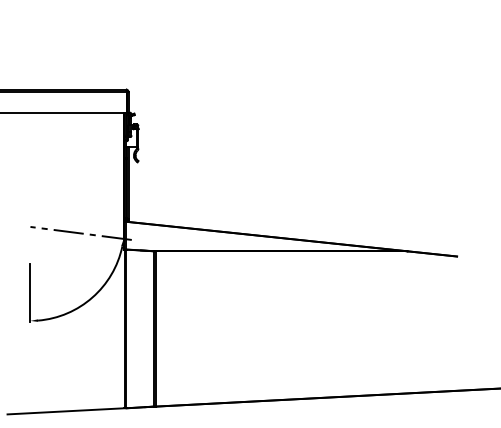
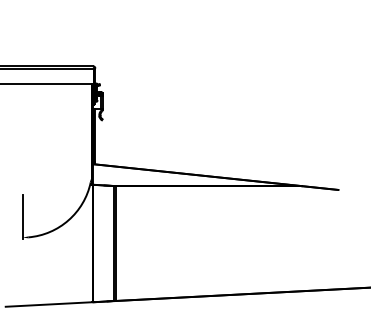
line: (80, 232) -> (59, 172), removed

